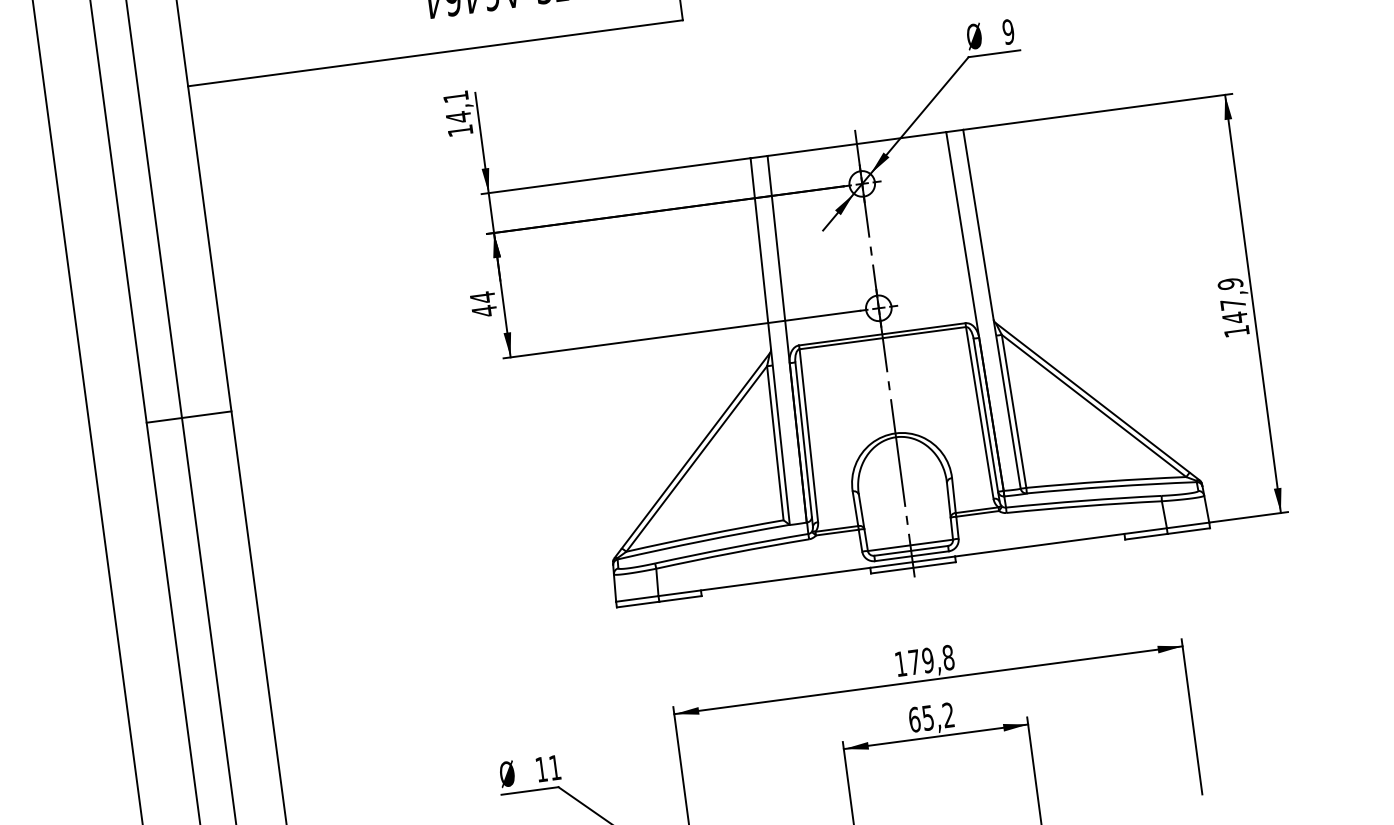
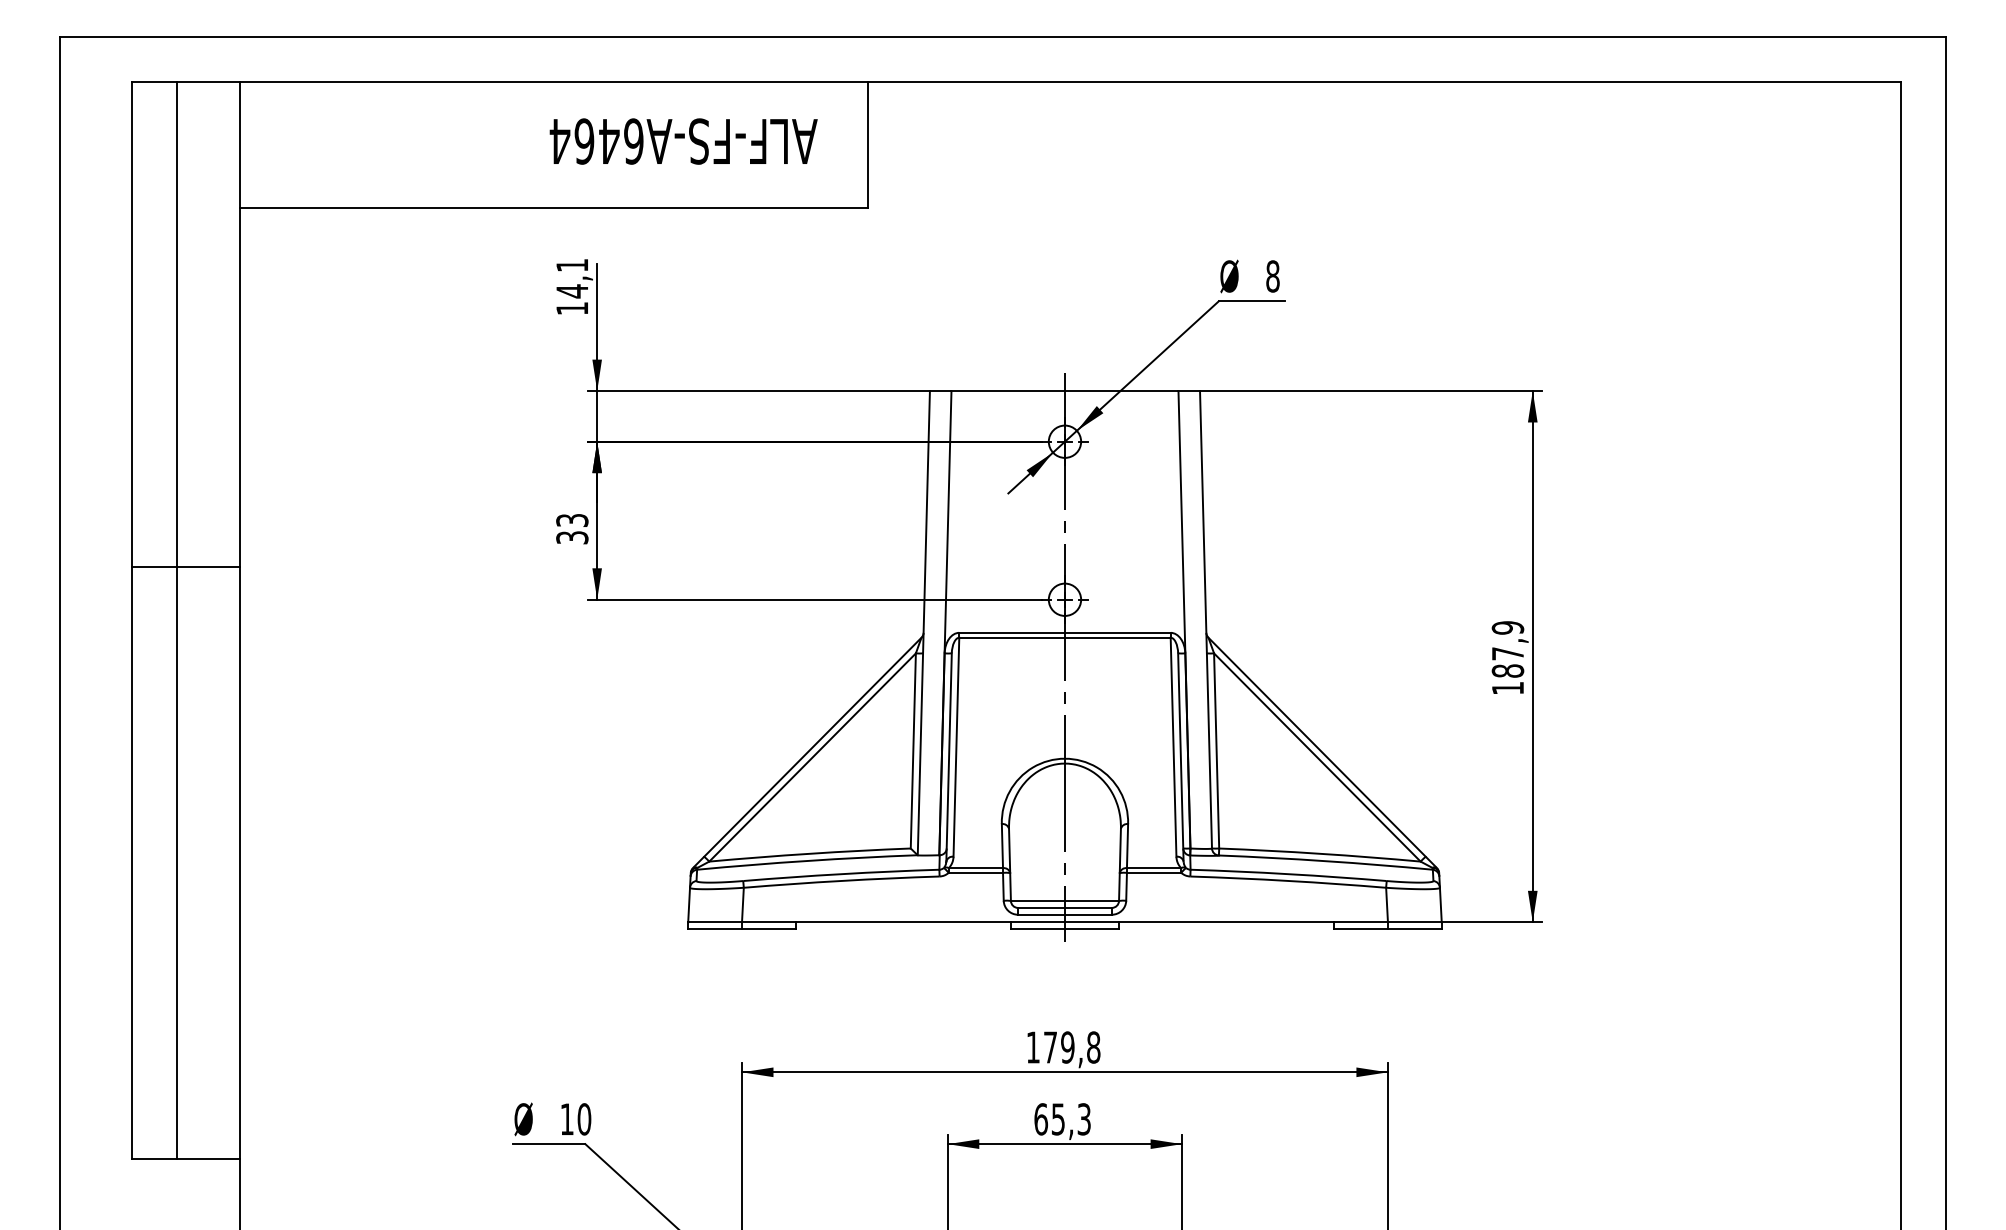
text: (1008, 32) -> (1272, 276), 9 -> 8
text: (483, 303) -> (572, 528), 44 -> 33
text: (1234, 318) -> (1507, 671), 147,9 -> 187,9
line: (188, 416) -> (185, 566), moved
text: (948, 715) -> (1083, 1119), 65,2 -> 65,3
text: (555, 767) -> (584, 1119), 11 -> 10

